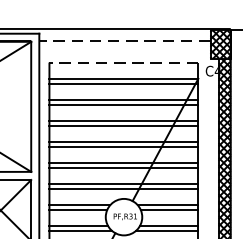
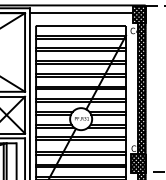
line: (126, 40) -> (82, 12), dashed -> solid
line: (124, 62) -> (81, 25), dashed -> solid

